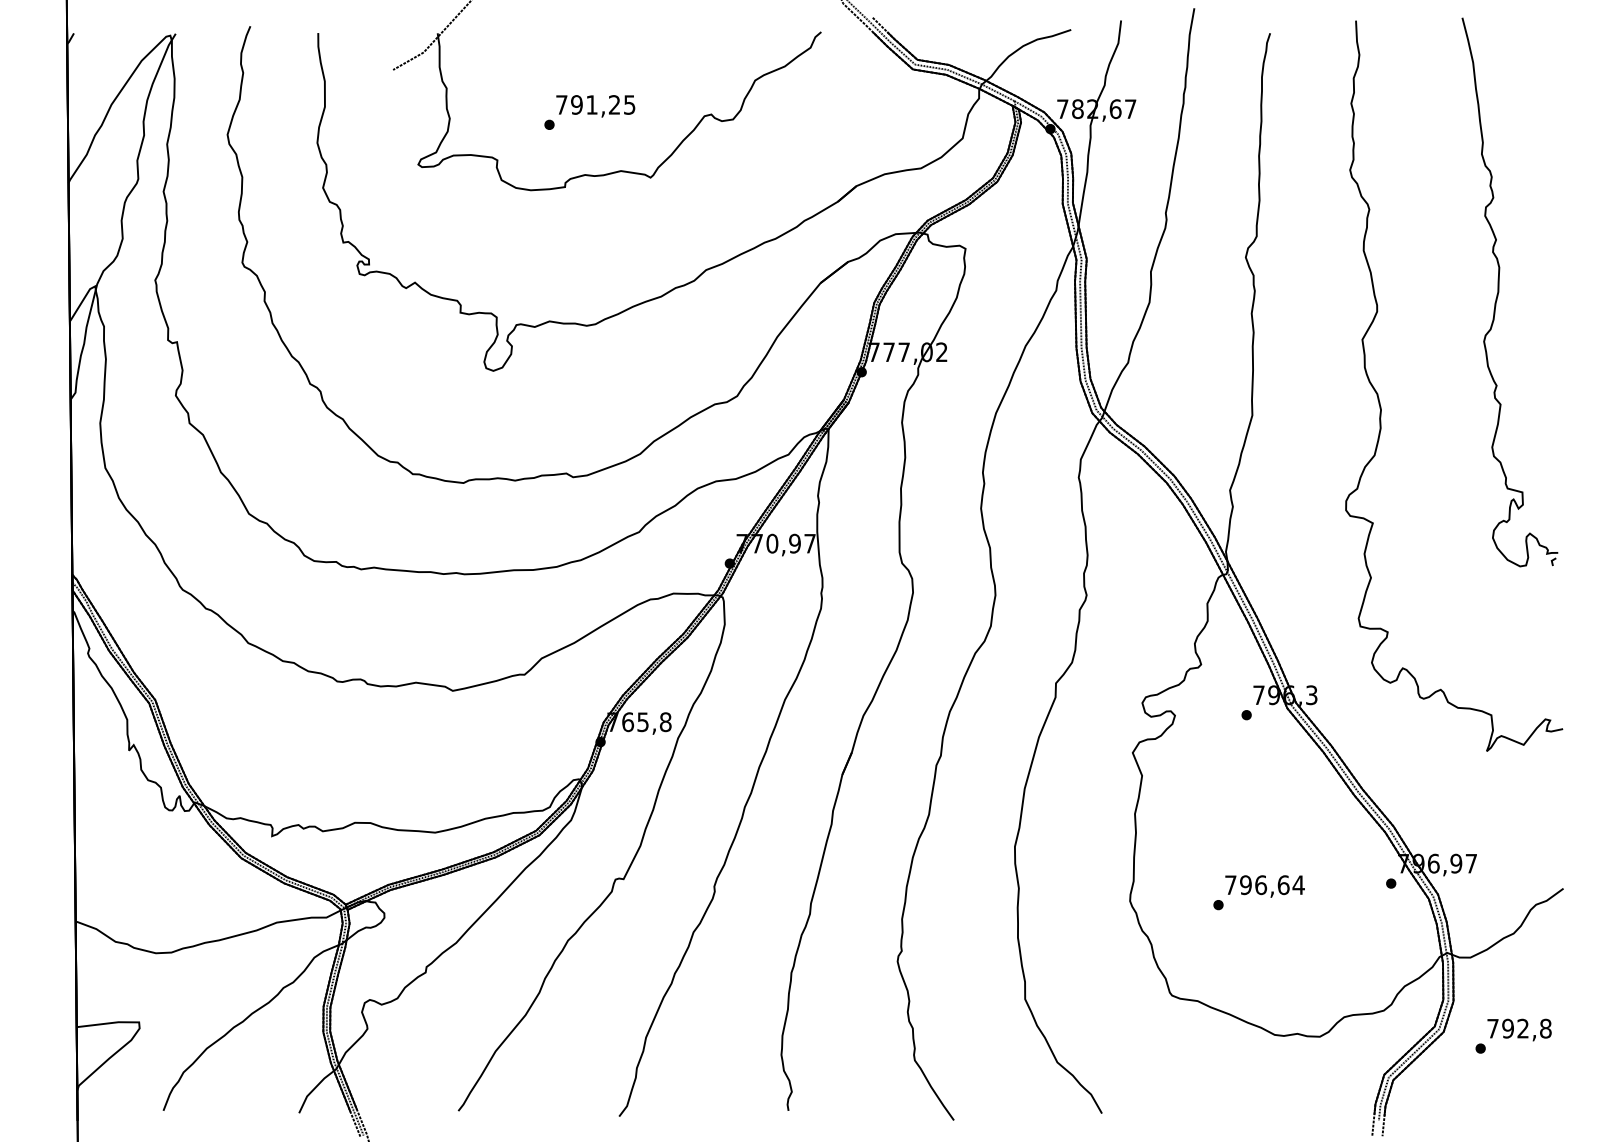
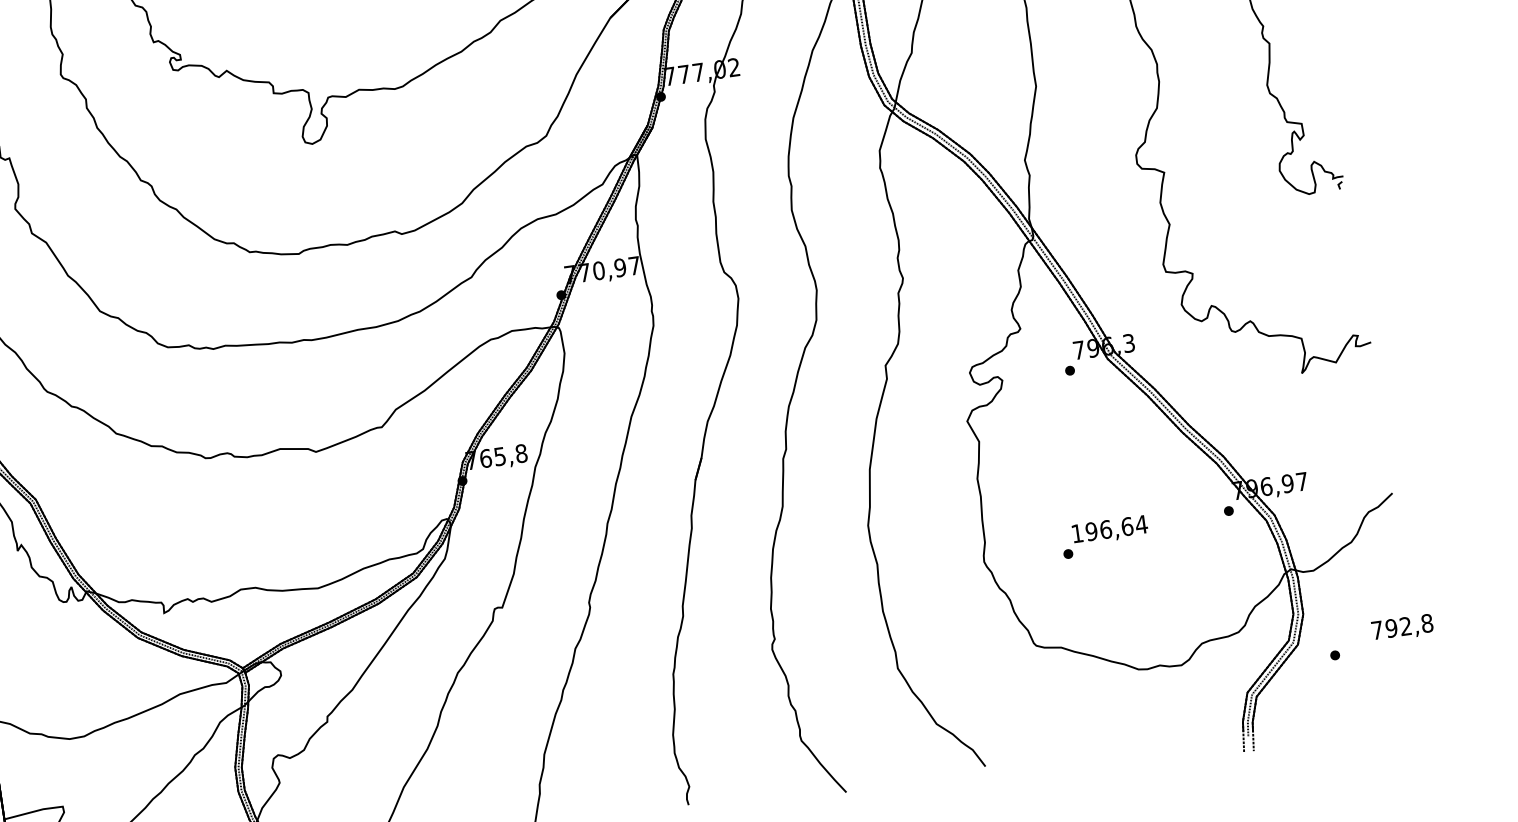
text: (1230, 884) -> (1077, 533), 796,64 -> 196,64
text: (1519, 1029) -> (1402, 627), moved

